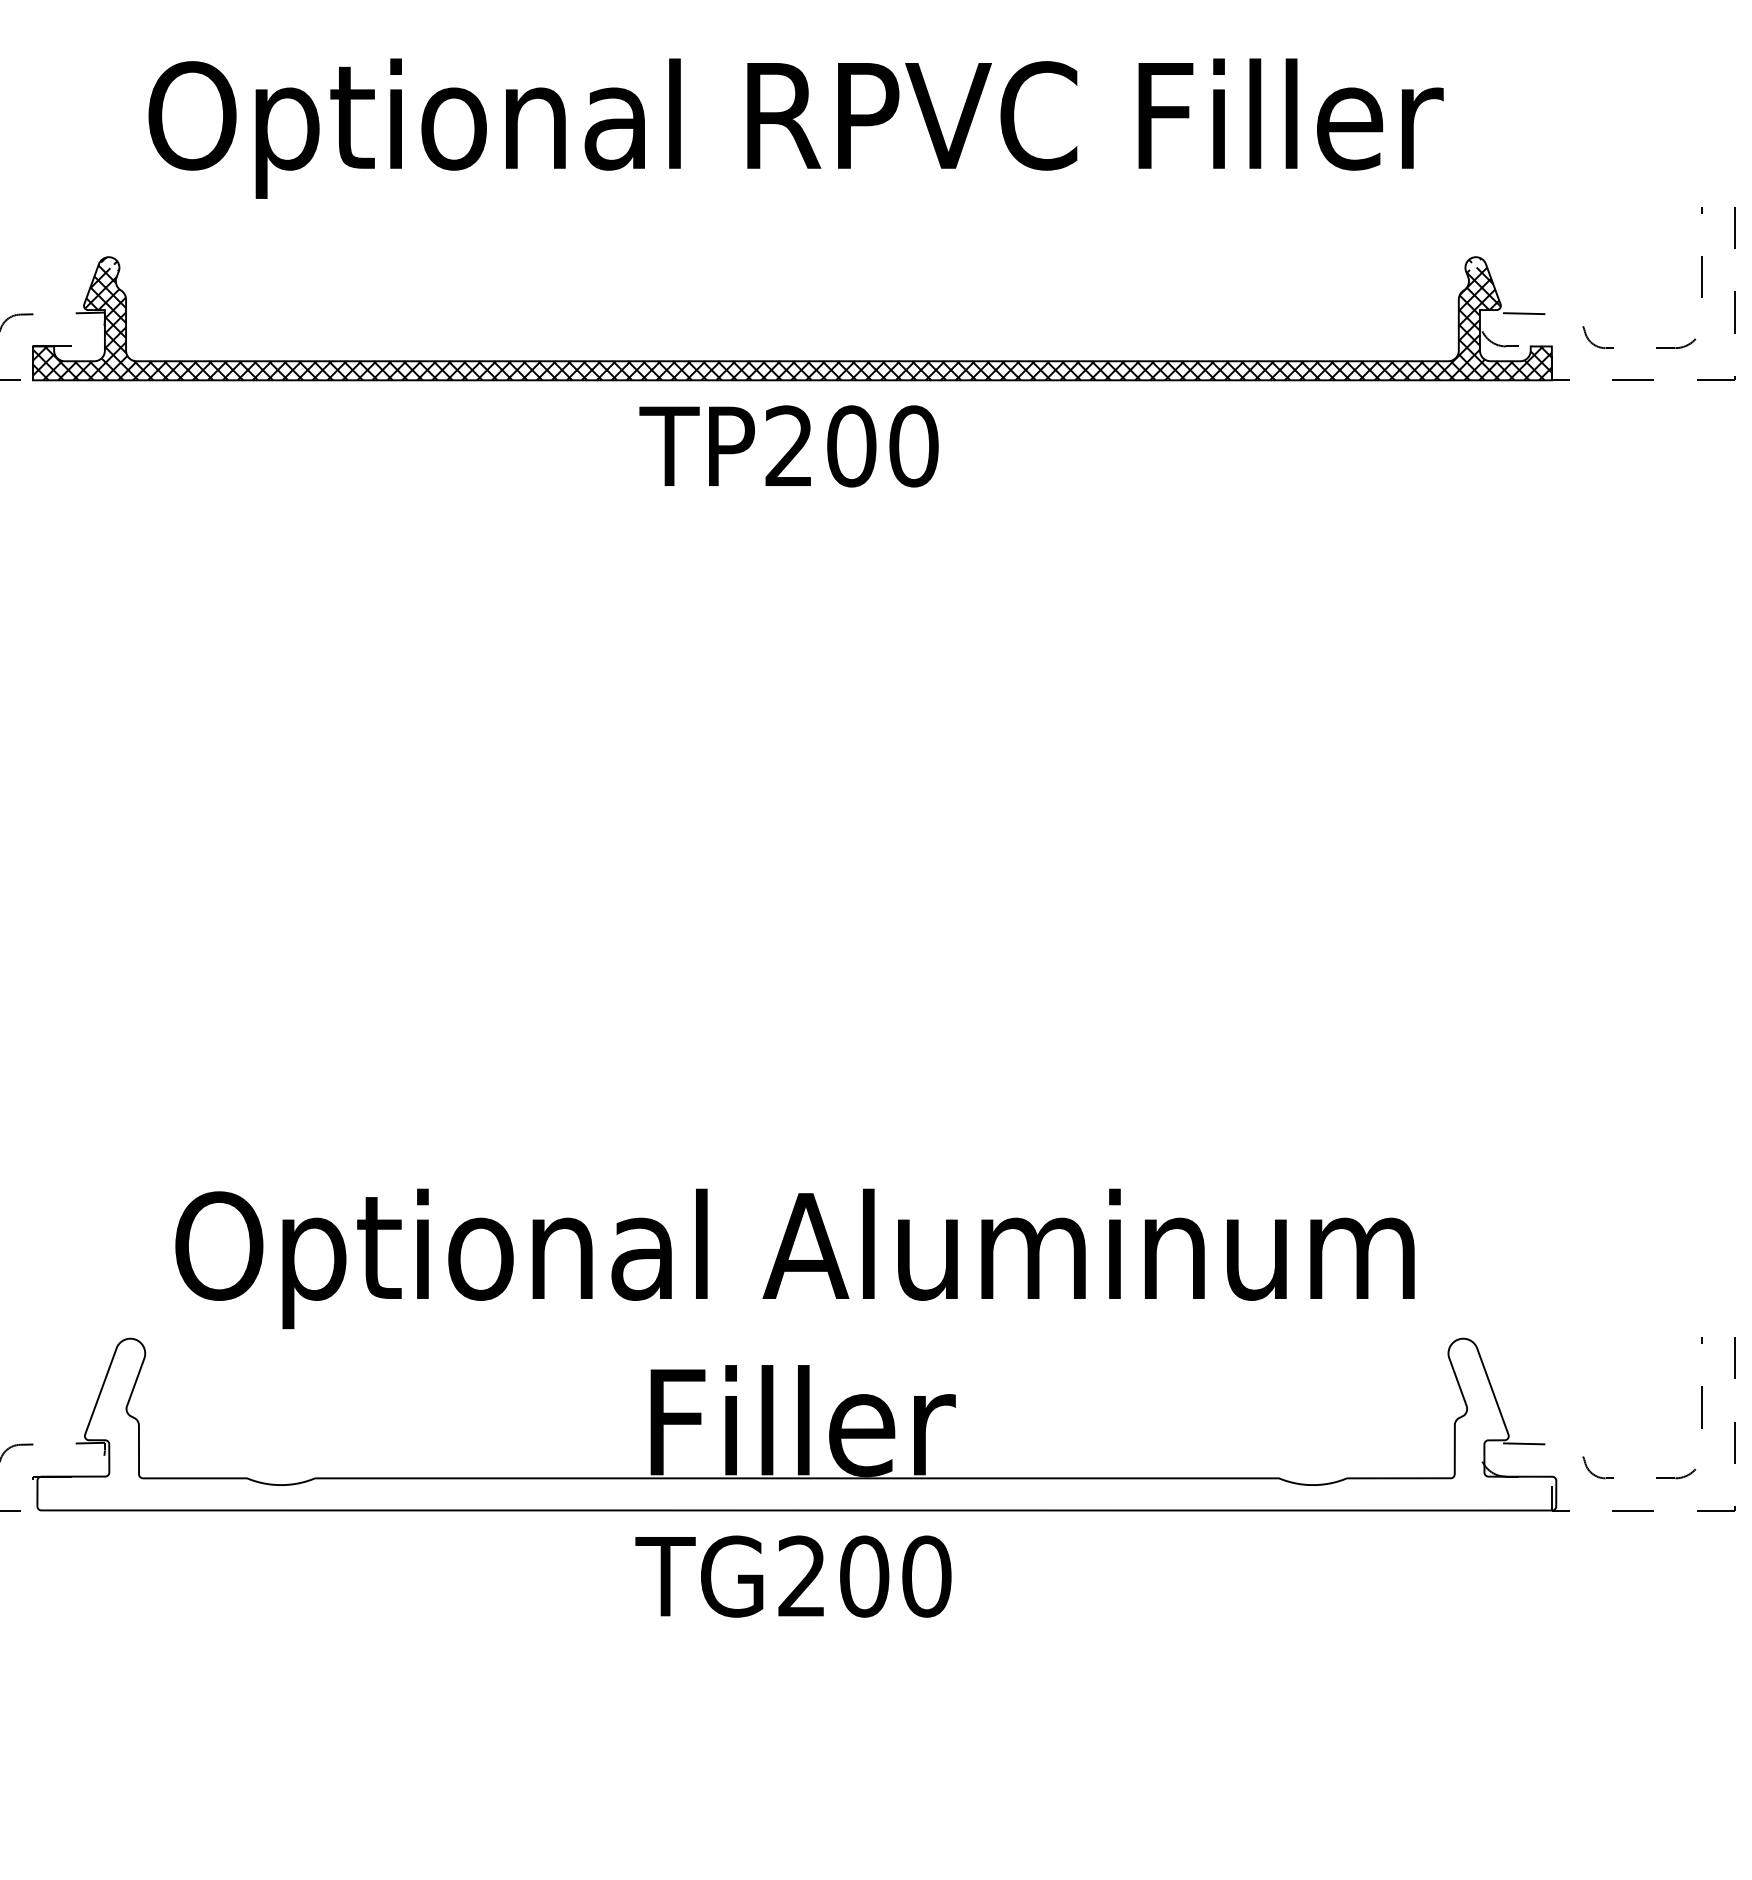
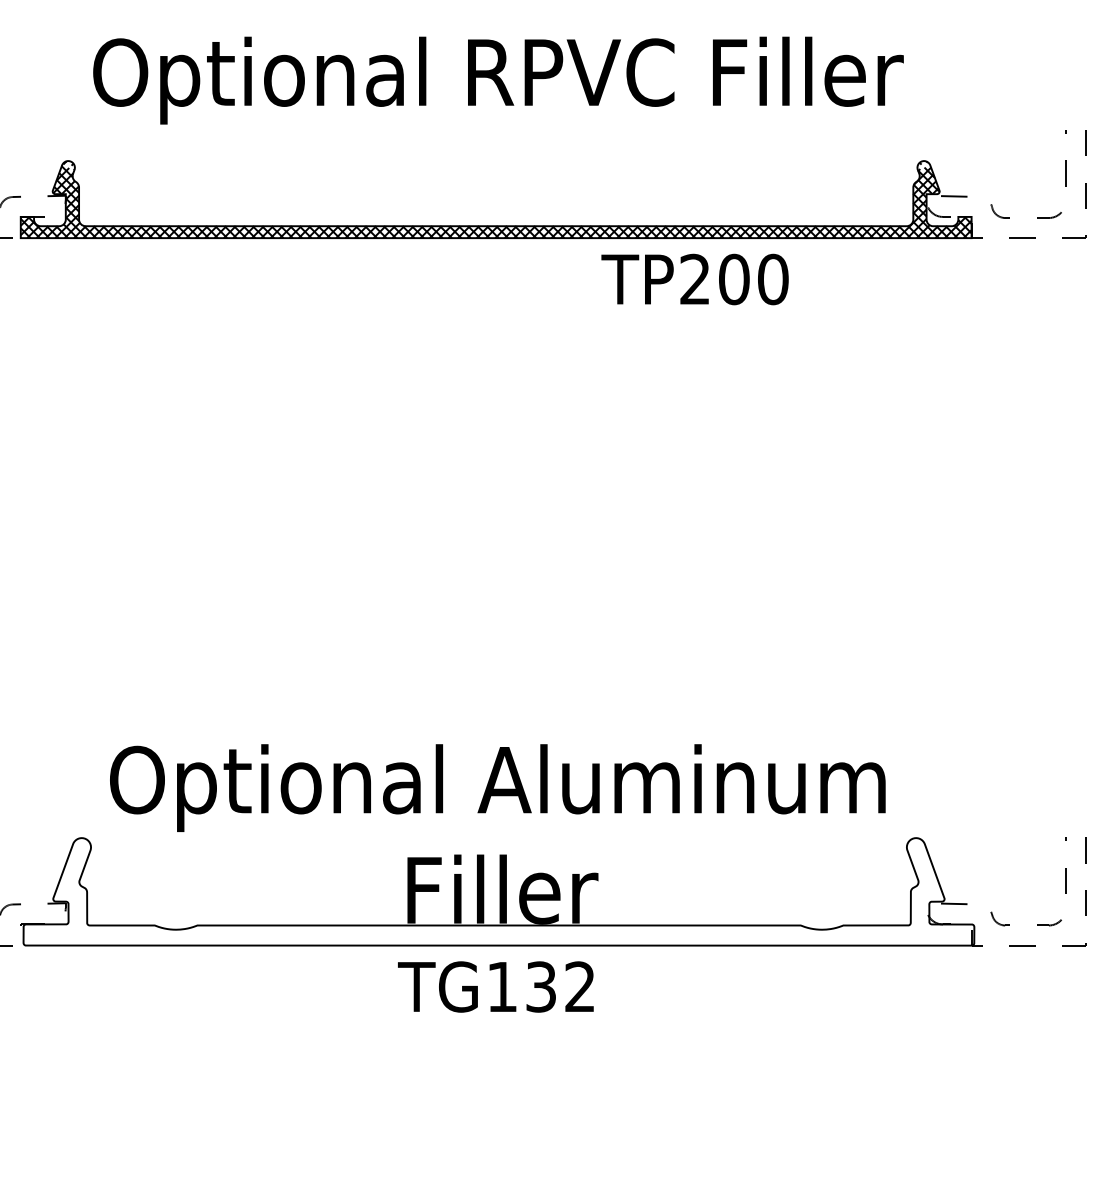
text: (788, 446) -> (694, 279), moved
text: (864, 1575) -> (541, 986), TG200 -> TG132

